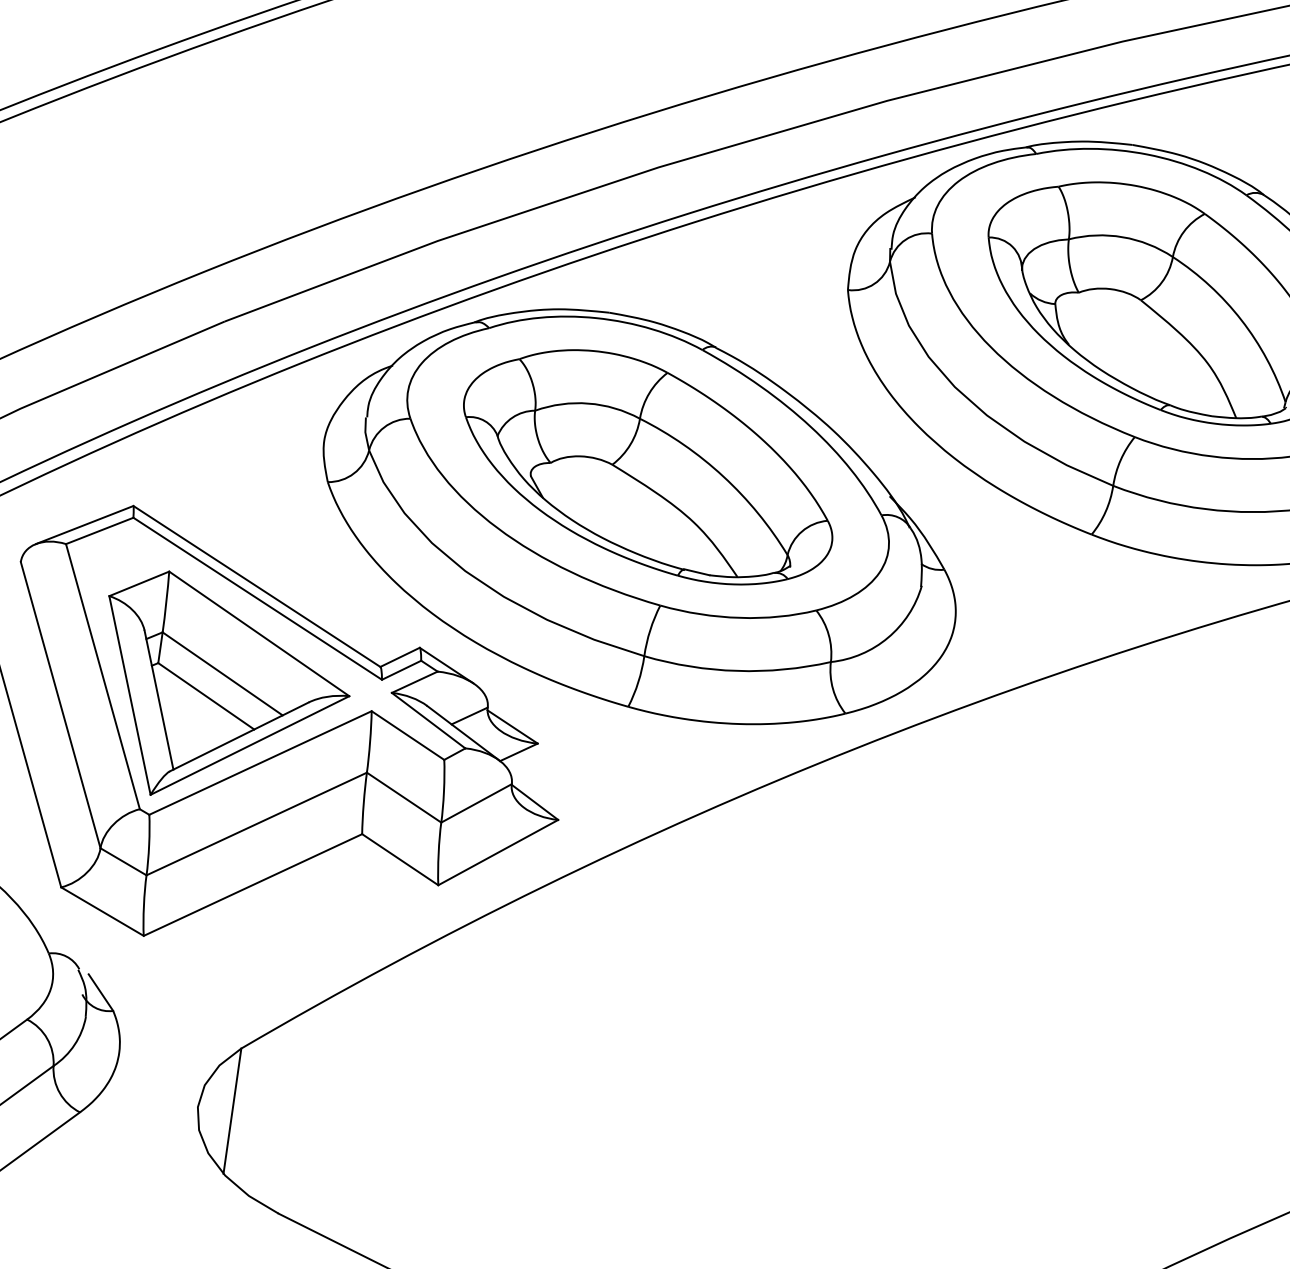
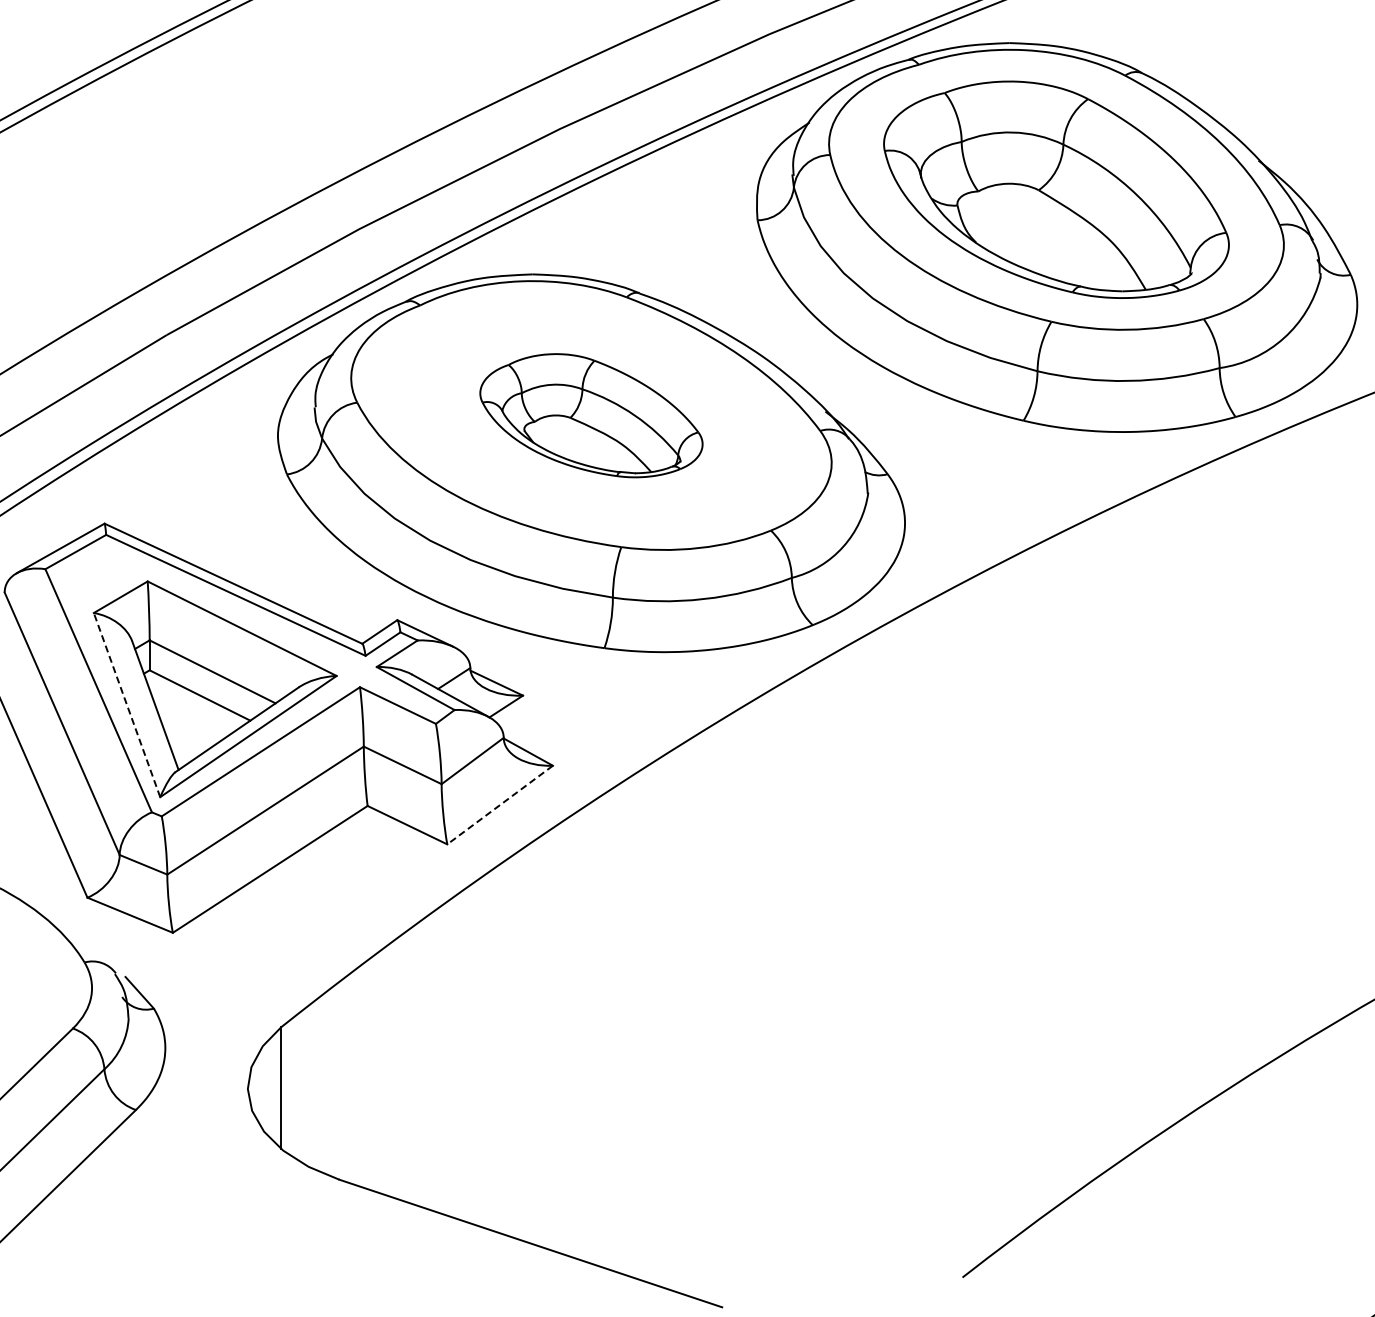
part: (648, 466) -> (591, 415), size x0.6
line: (130, 695) -> (127, 705), solid -> dashed
line: (498, 853) -> (500, 805), solid -> dashed

